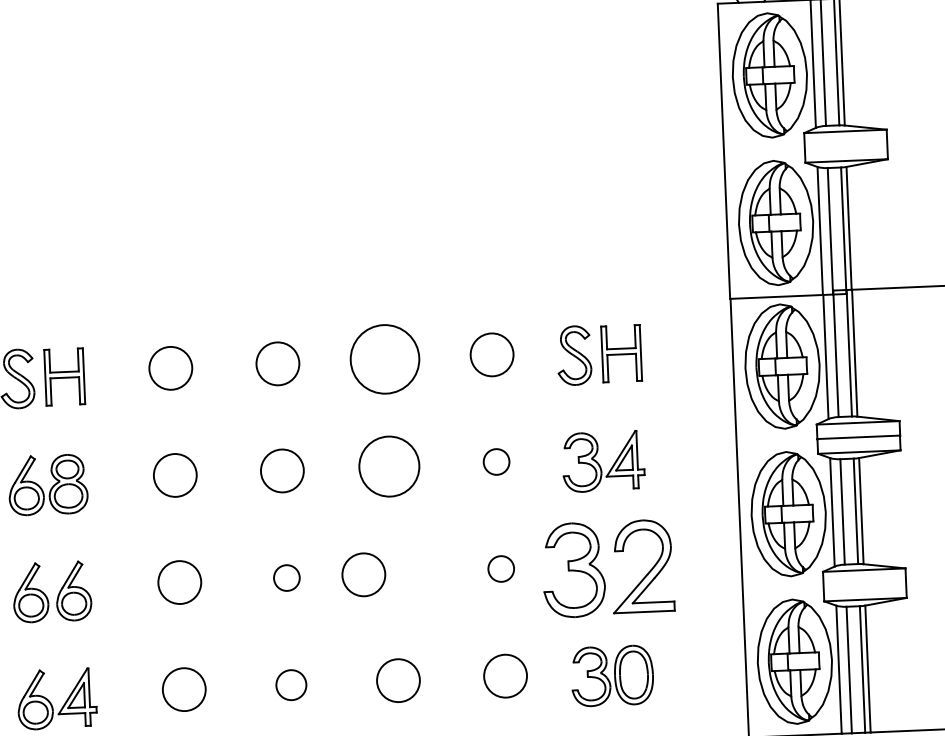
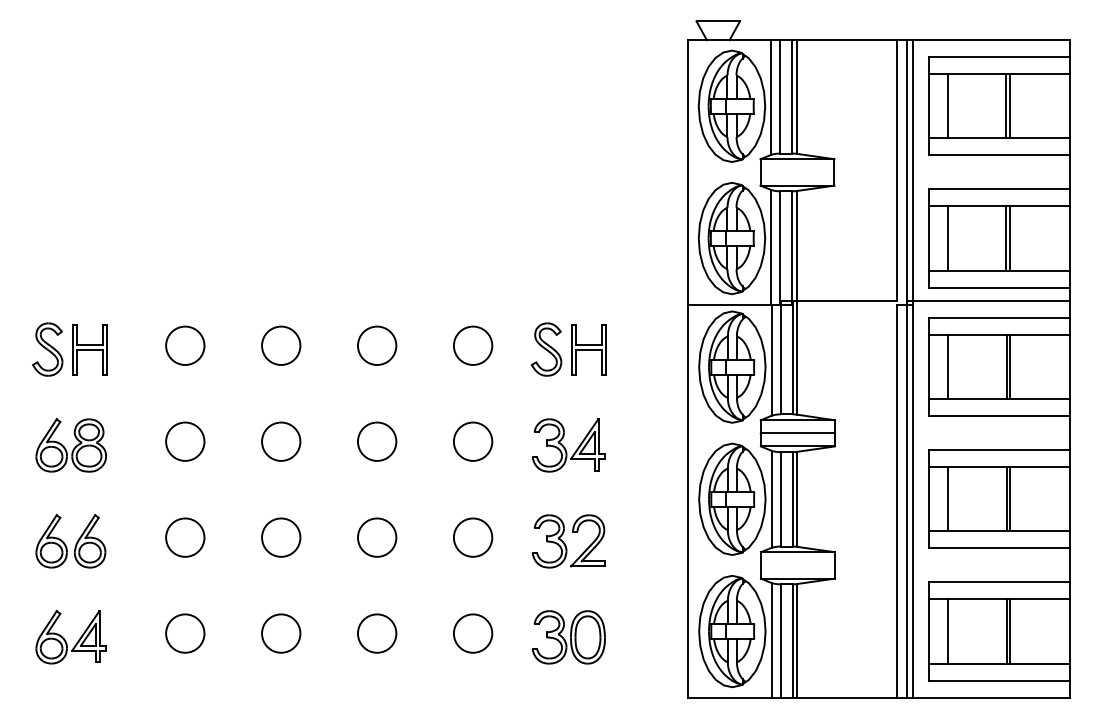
circle: (384, 359) -> (376, 345), size x0.62
circle: (495, 461) -> (472, 441), size x1.67
circle: (389, 466) -> (377, 441), size x0.71
circle: (501, 568) -> (473, 537), size x1.67
part: (607, 568) -> (568, 541), size x0.62
circle: (364, 574) -> (377, 537), moved
circle: (287, 577) -> (281, 537), size x1.67
circle: (291, 685) -> (281, 633), size x1.43

